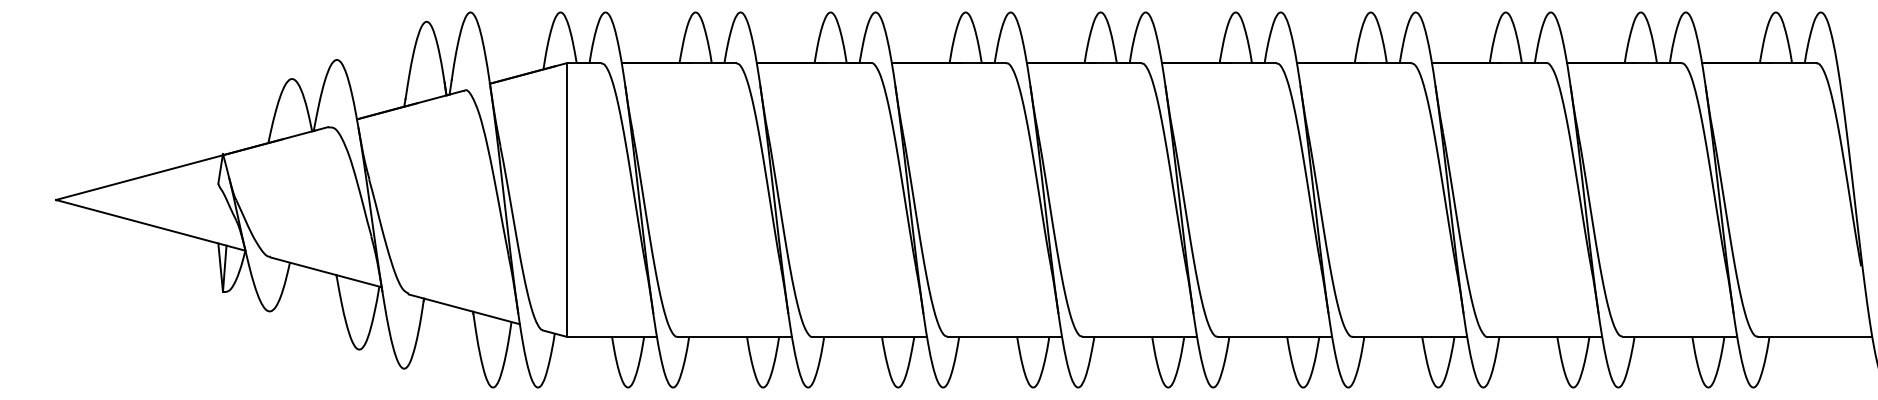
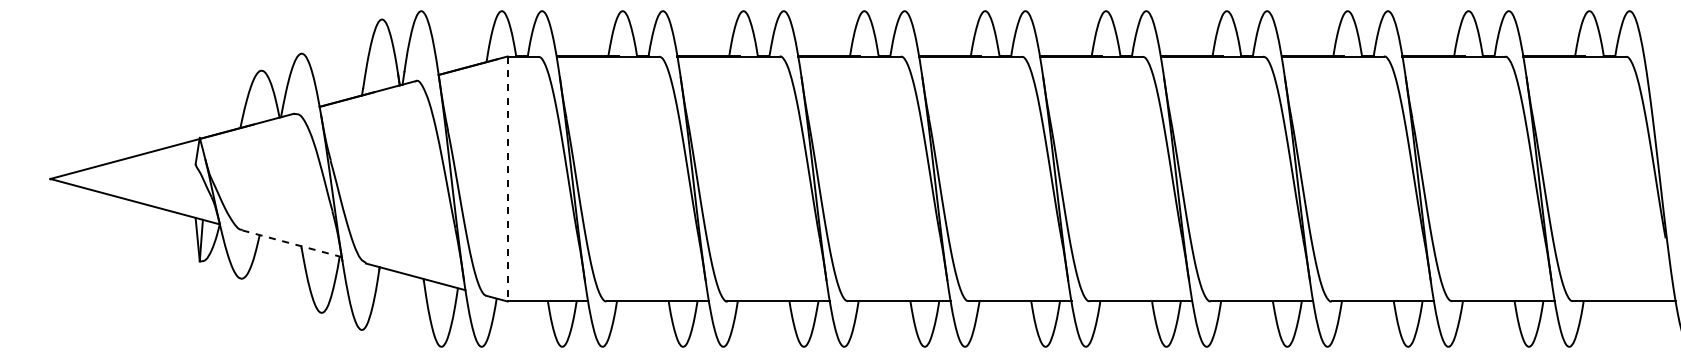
line: (566, 200) -> (507, 179), solid -> dashed
line: (326, 272) -> (292, 243), solid -> dashed

